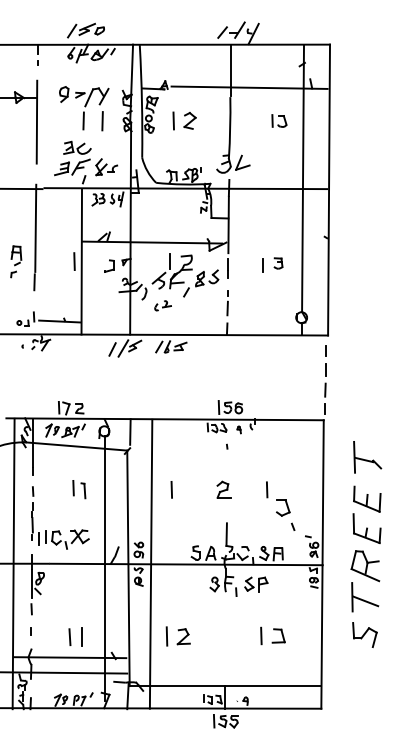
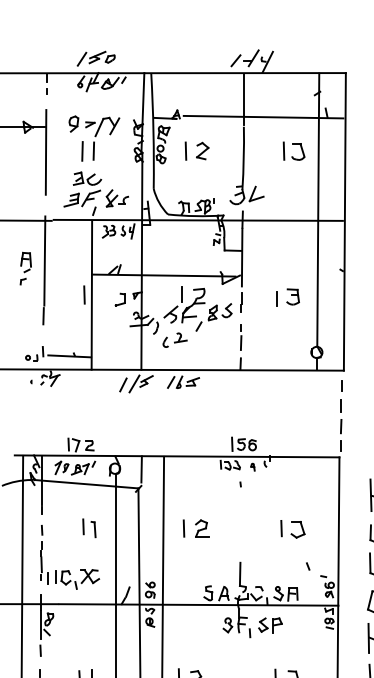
part: (279, 120) -> (294, 150), size x1.43
line: (102, 121) -> (82, 151), moved
part: (16, 261) -> (26, 268), moved
part: (278, 263) -> (293, 296), size x1.43
part: (162, 305) -> (174, 339), size x1.43
part: (223, 489) -> (202, 528), moved
part: (283, 507) -> (298, 529), moved

